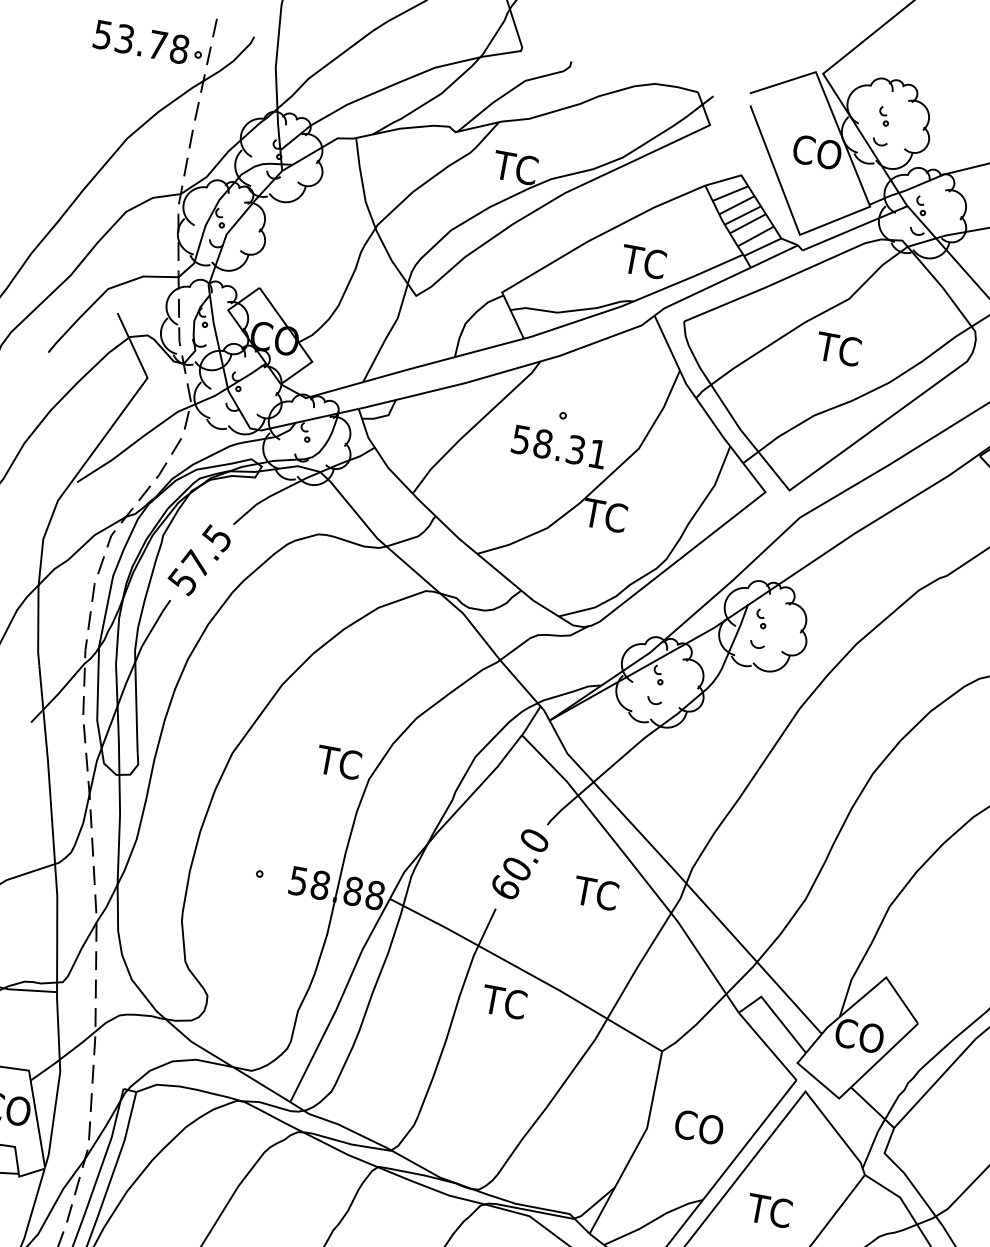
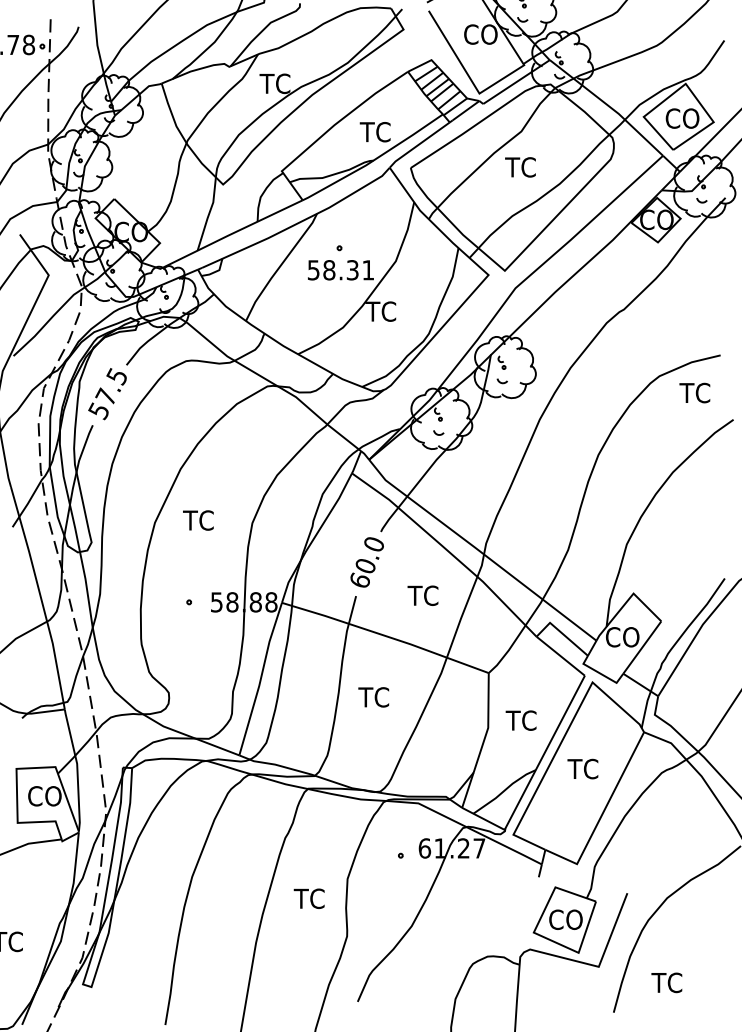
text: (338, 762) -> (198, 520), moved
text: (595, 892) -> (422, 595), moved
text: (503, 1002) -> (373, 697), moved
text: (697, 1126) -> (522, 720), CO -> TC

